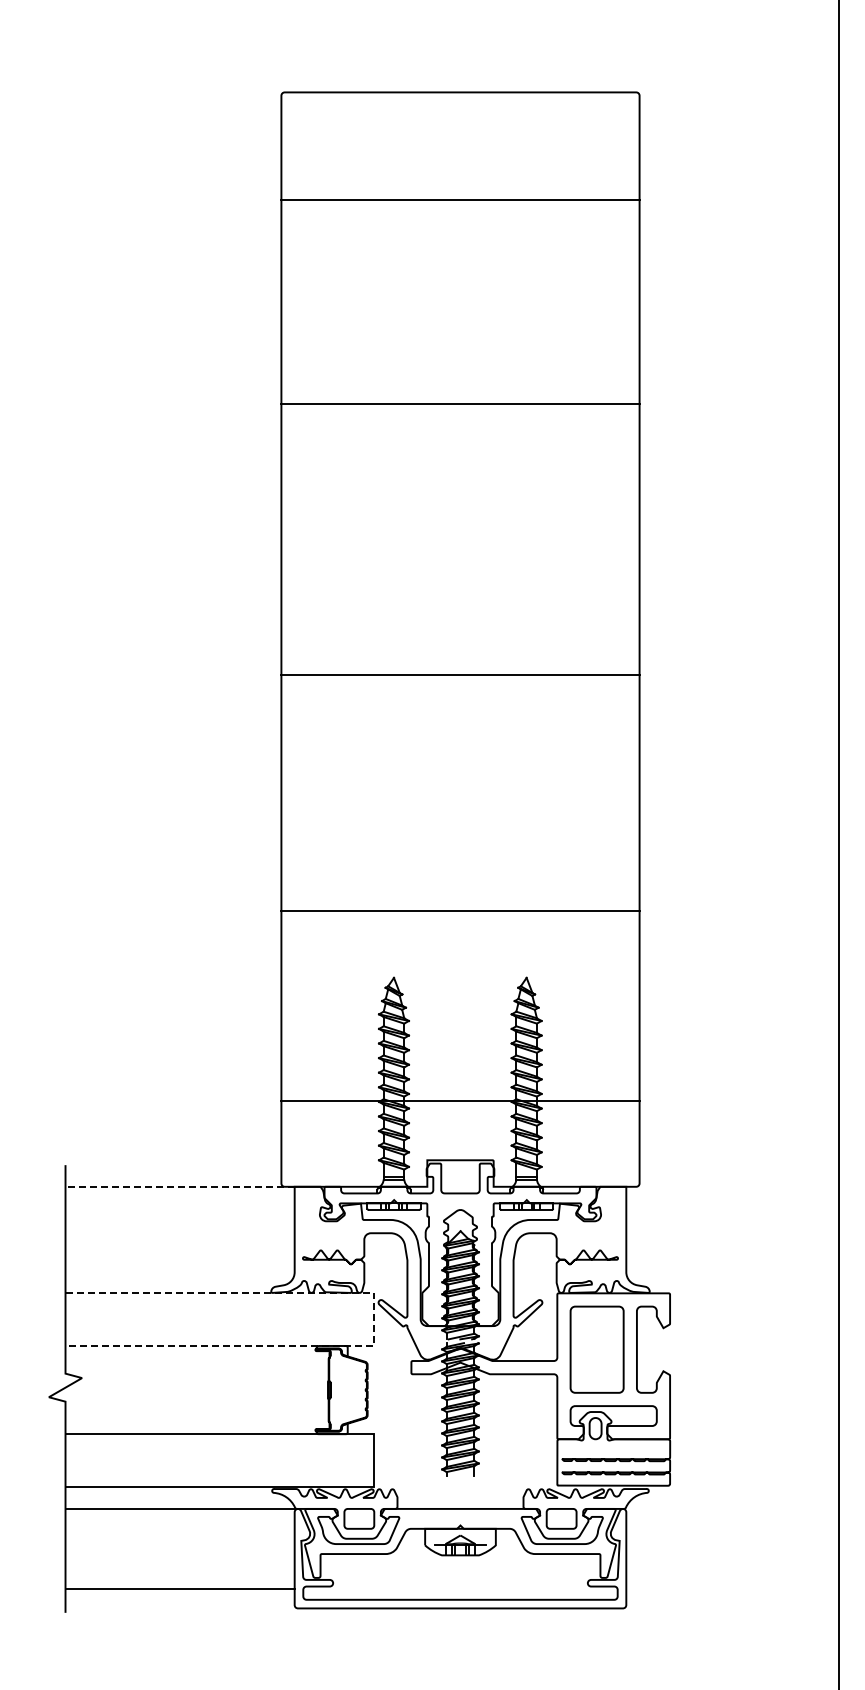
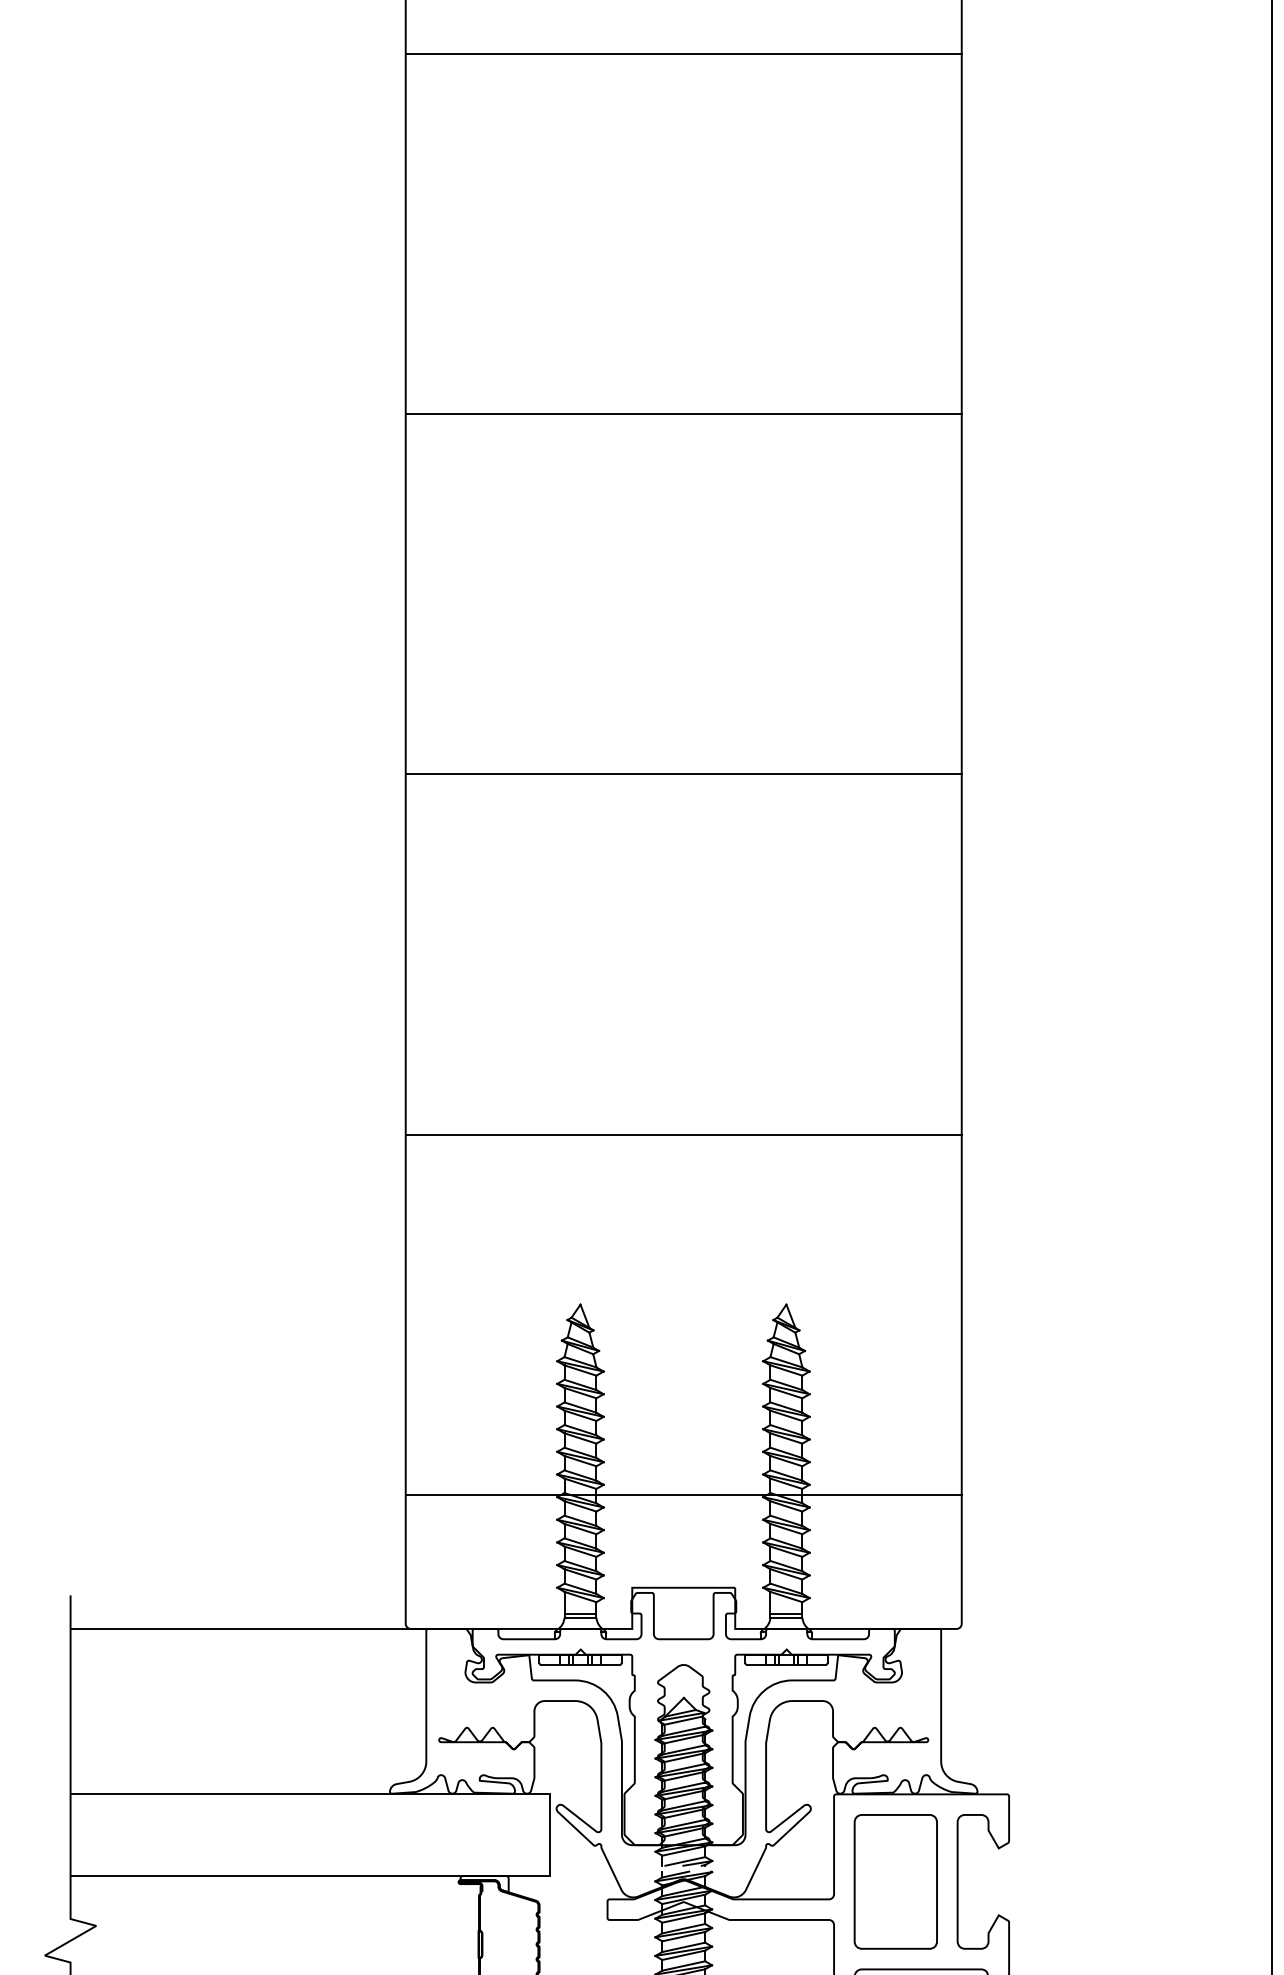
line: (460, 200) -> (683, 54), moved
line: (460, 675) -> (683, 774), moved
line: (460, 911) -> (683, 1134), moved
line: (179, 1186) -> (247, 1628), dashed -> solid
line: (374, 1319) -> (550, 1834), dashed -> solid

